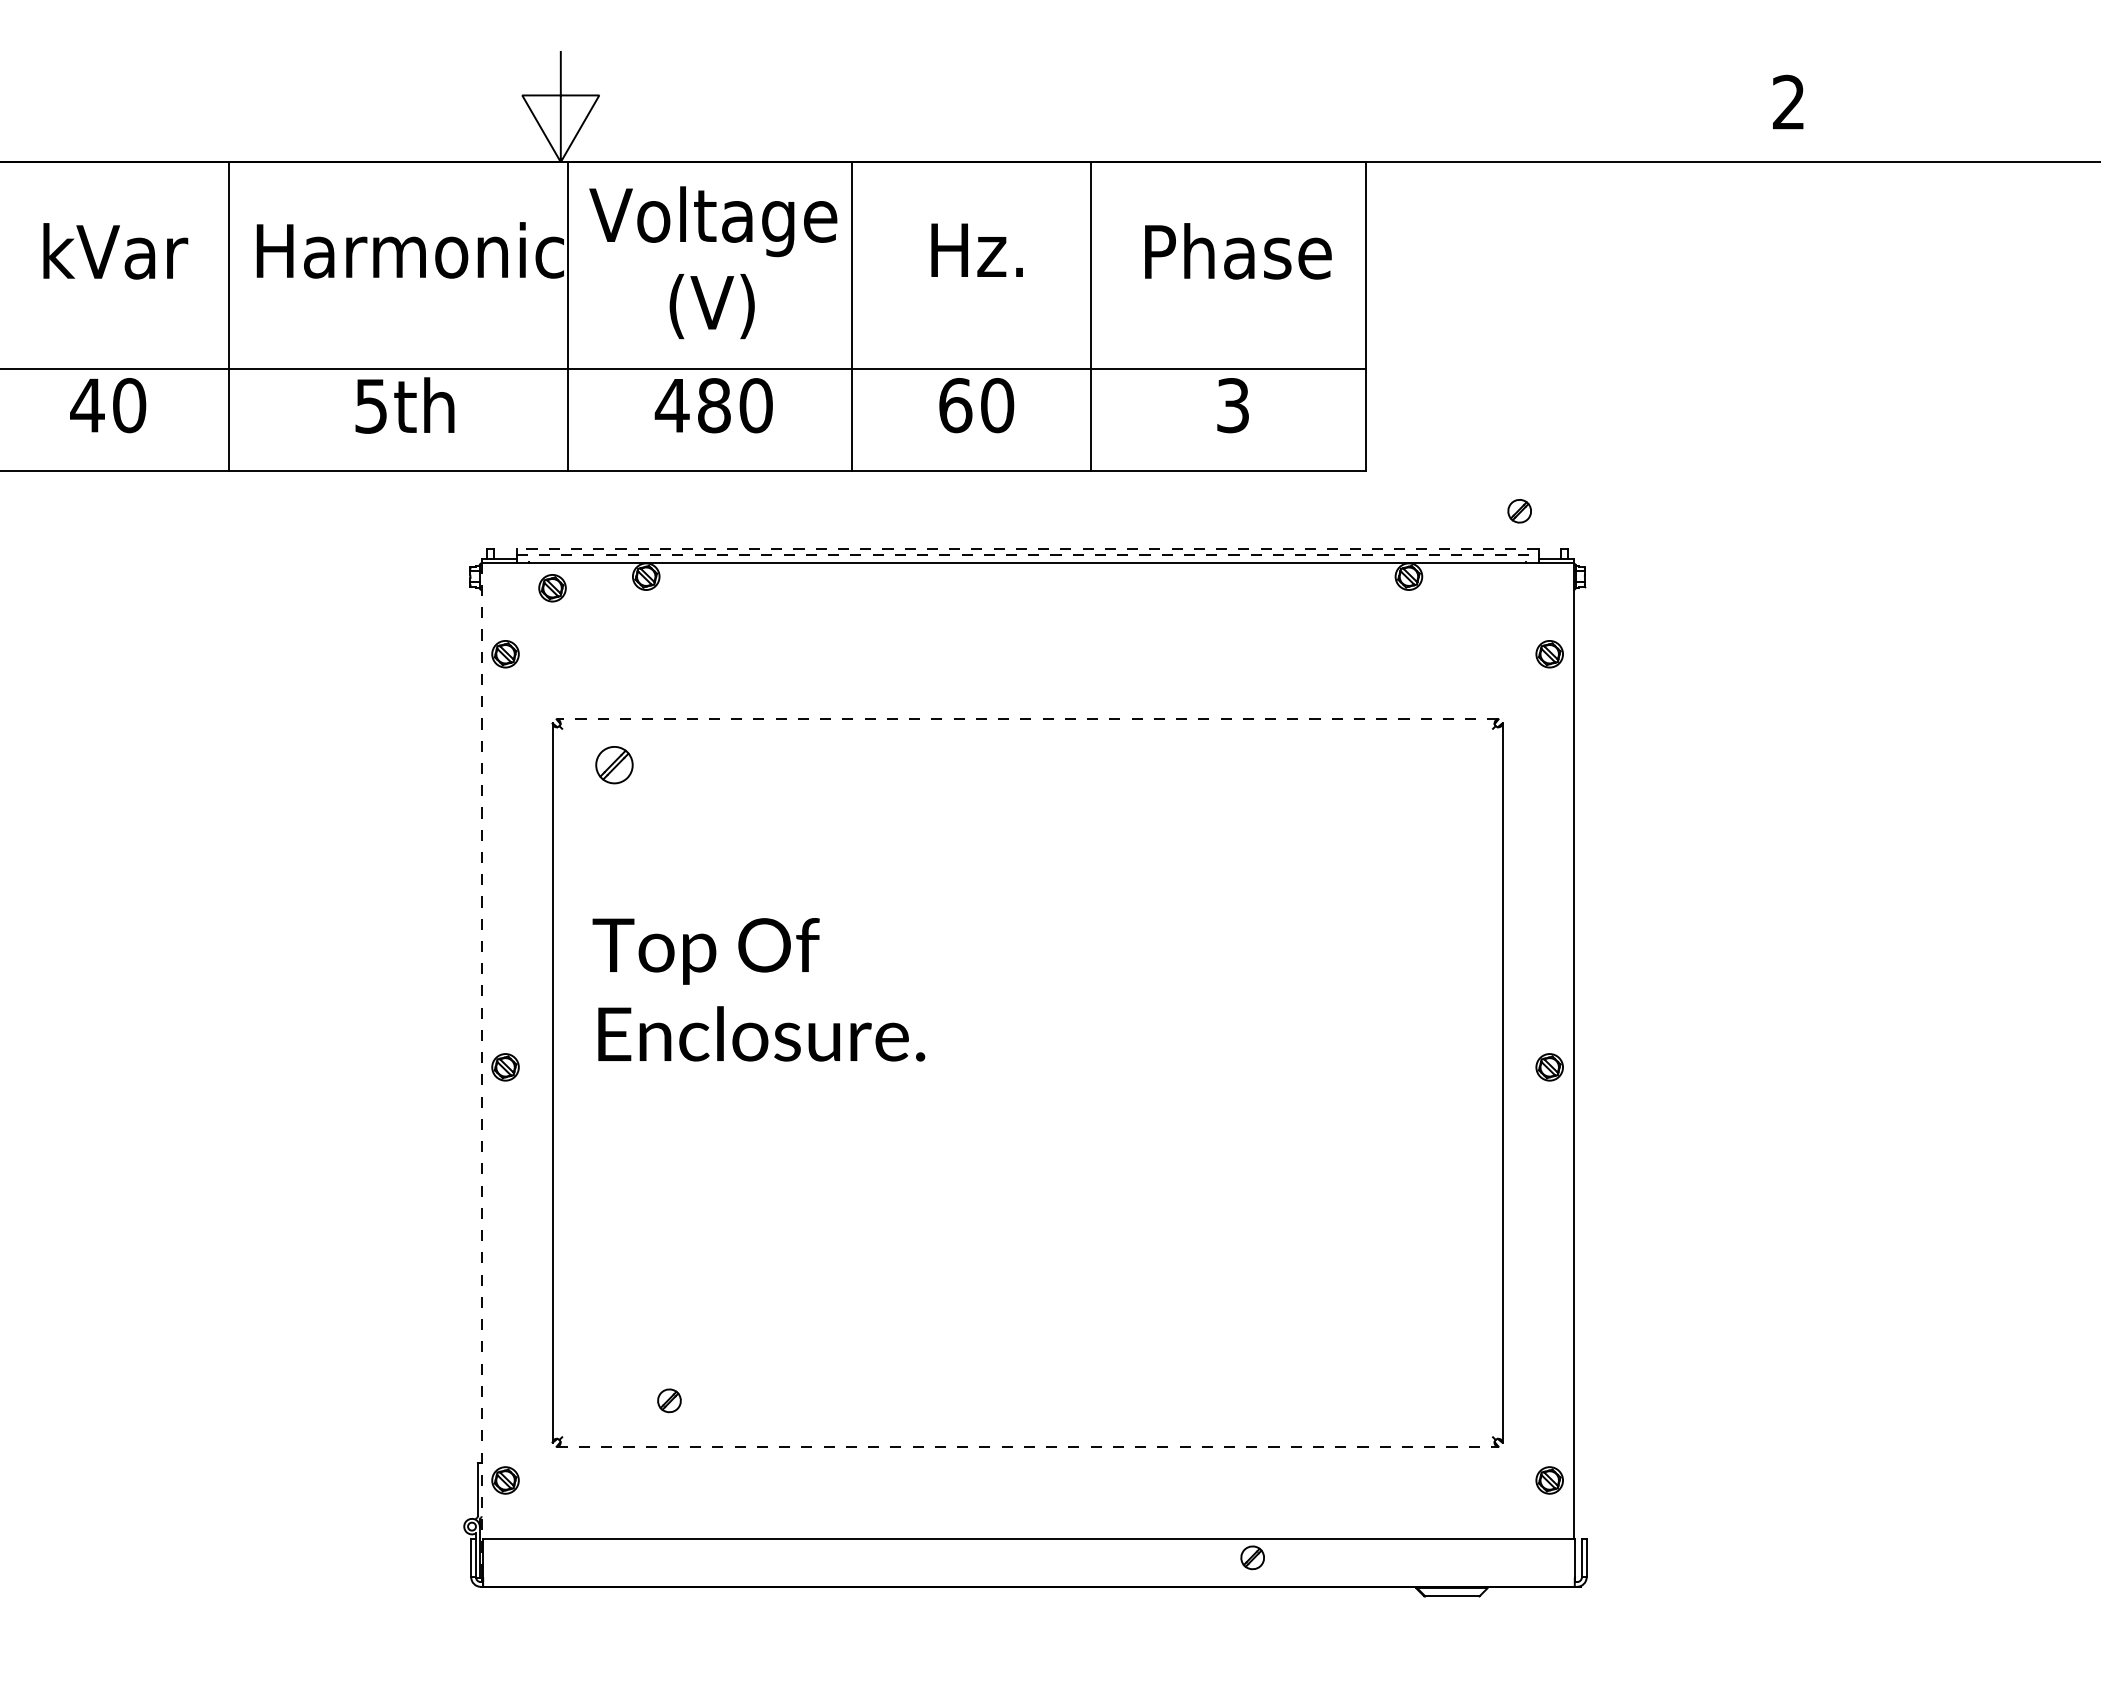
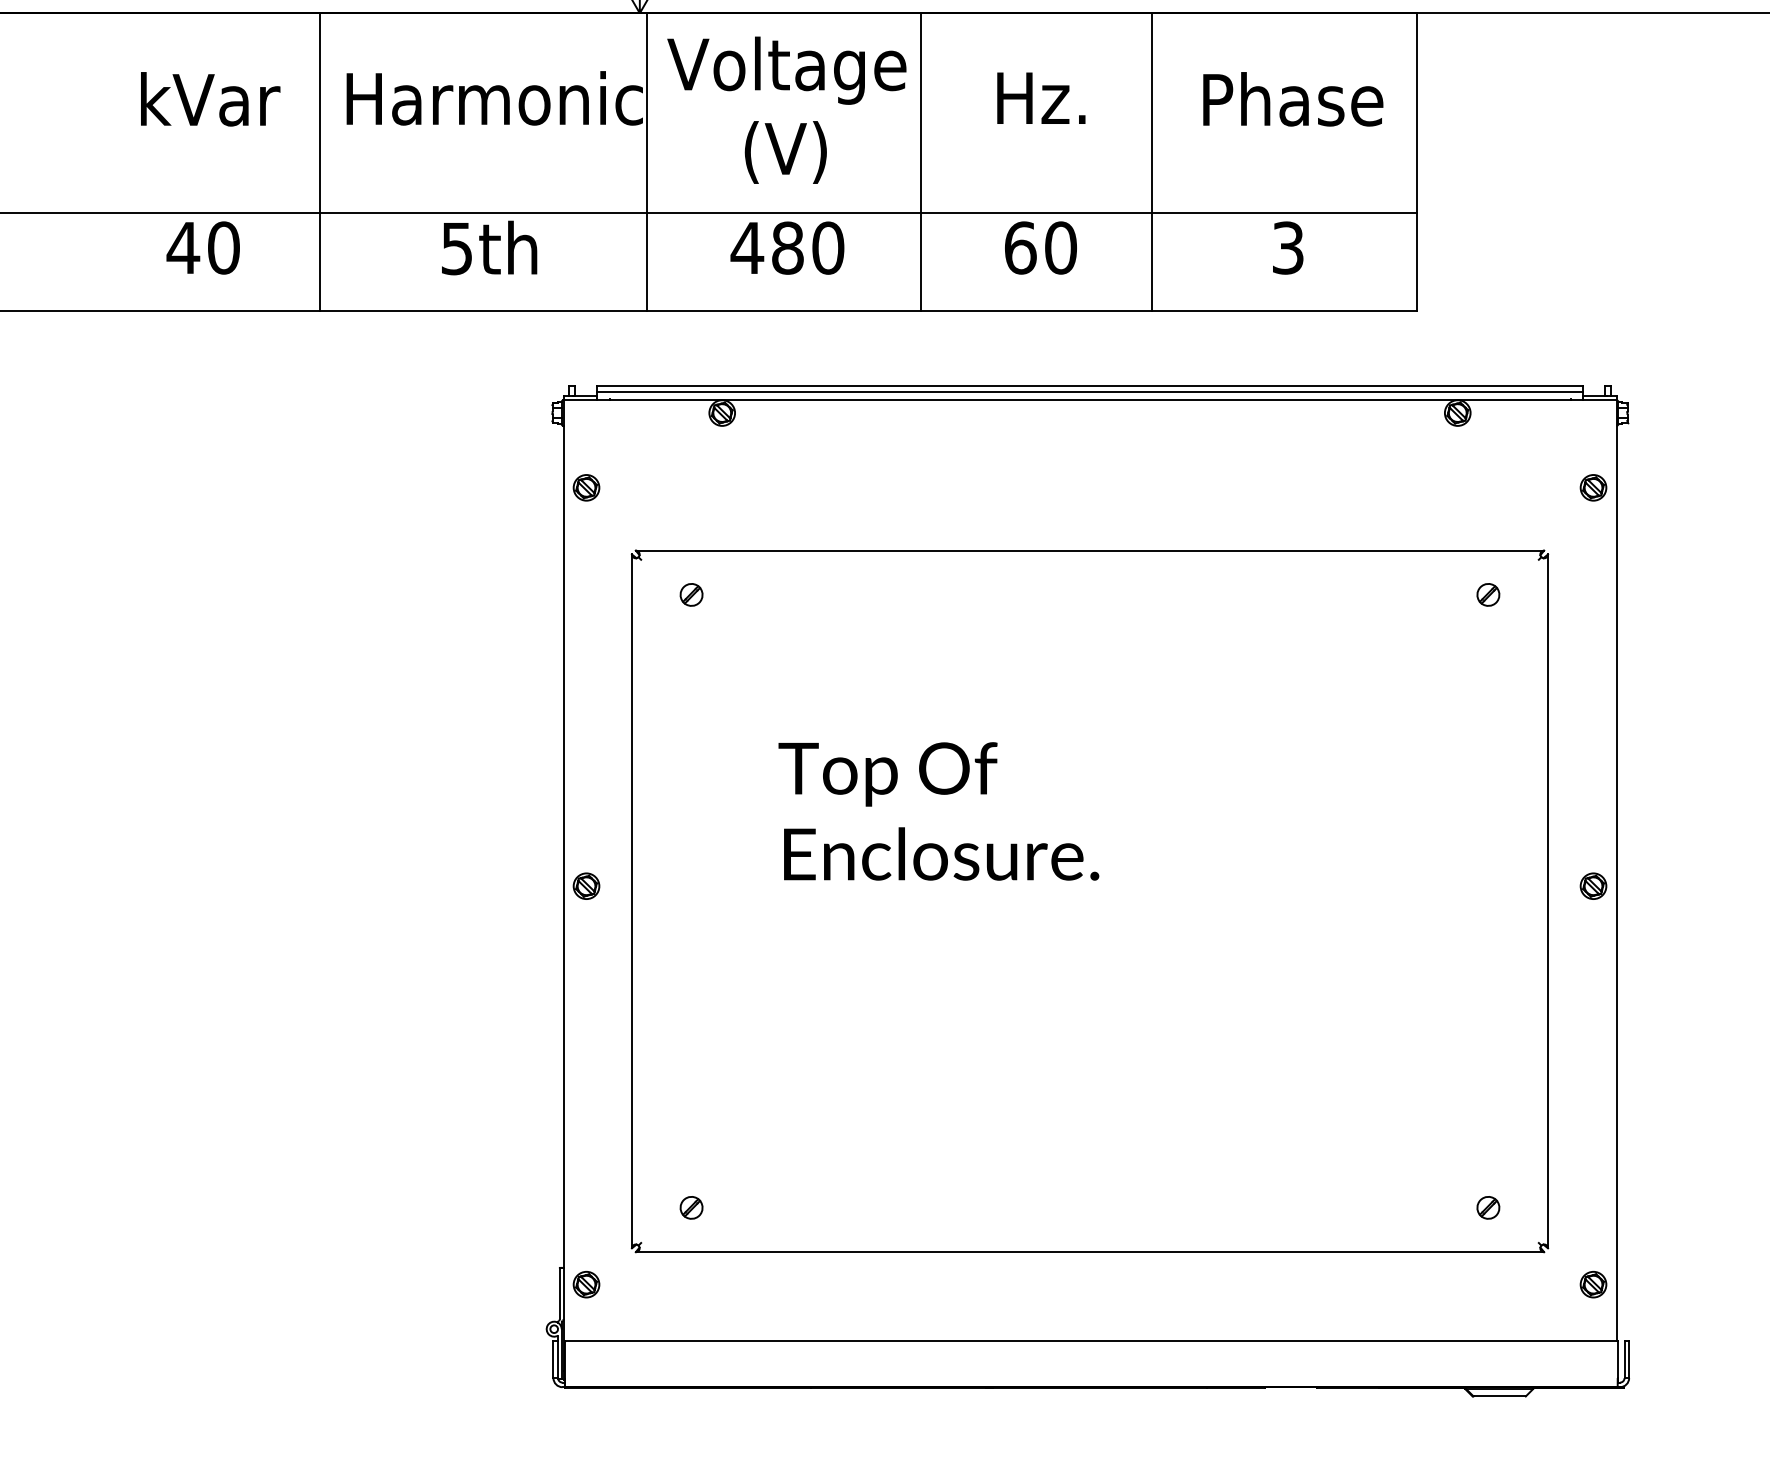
part: (1519, 511) -> (1488, 595), moved
line: (1027, 548) -> (1089, 385), dashed -> solid
line: (1027, 555) -> (1089, 392), dashed -> solid
part: (552, 588) -> (631, 424), removed
line: (1027, 719) -> (1089, 550), dashed -> solid
part: (614, 765) -> (691, 595), size x0.62
text: (758, 989) -> (938, 811), moved
line: (481, 1066) -> (563, 885), dashed -> solid
part: (669, 1400) -> (691, 1207), moved
line: (1027, 1446) -> (1089, 1251), dashed -> solid
part: (1252, 1557) -> (1488, 1207), moved

